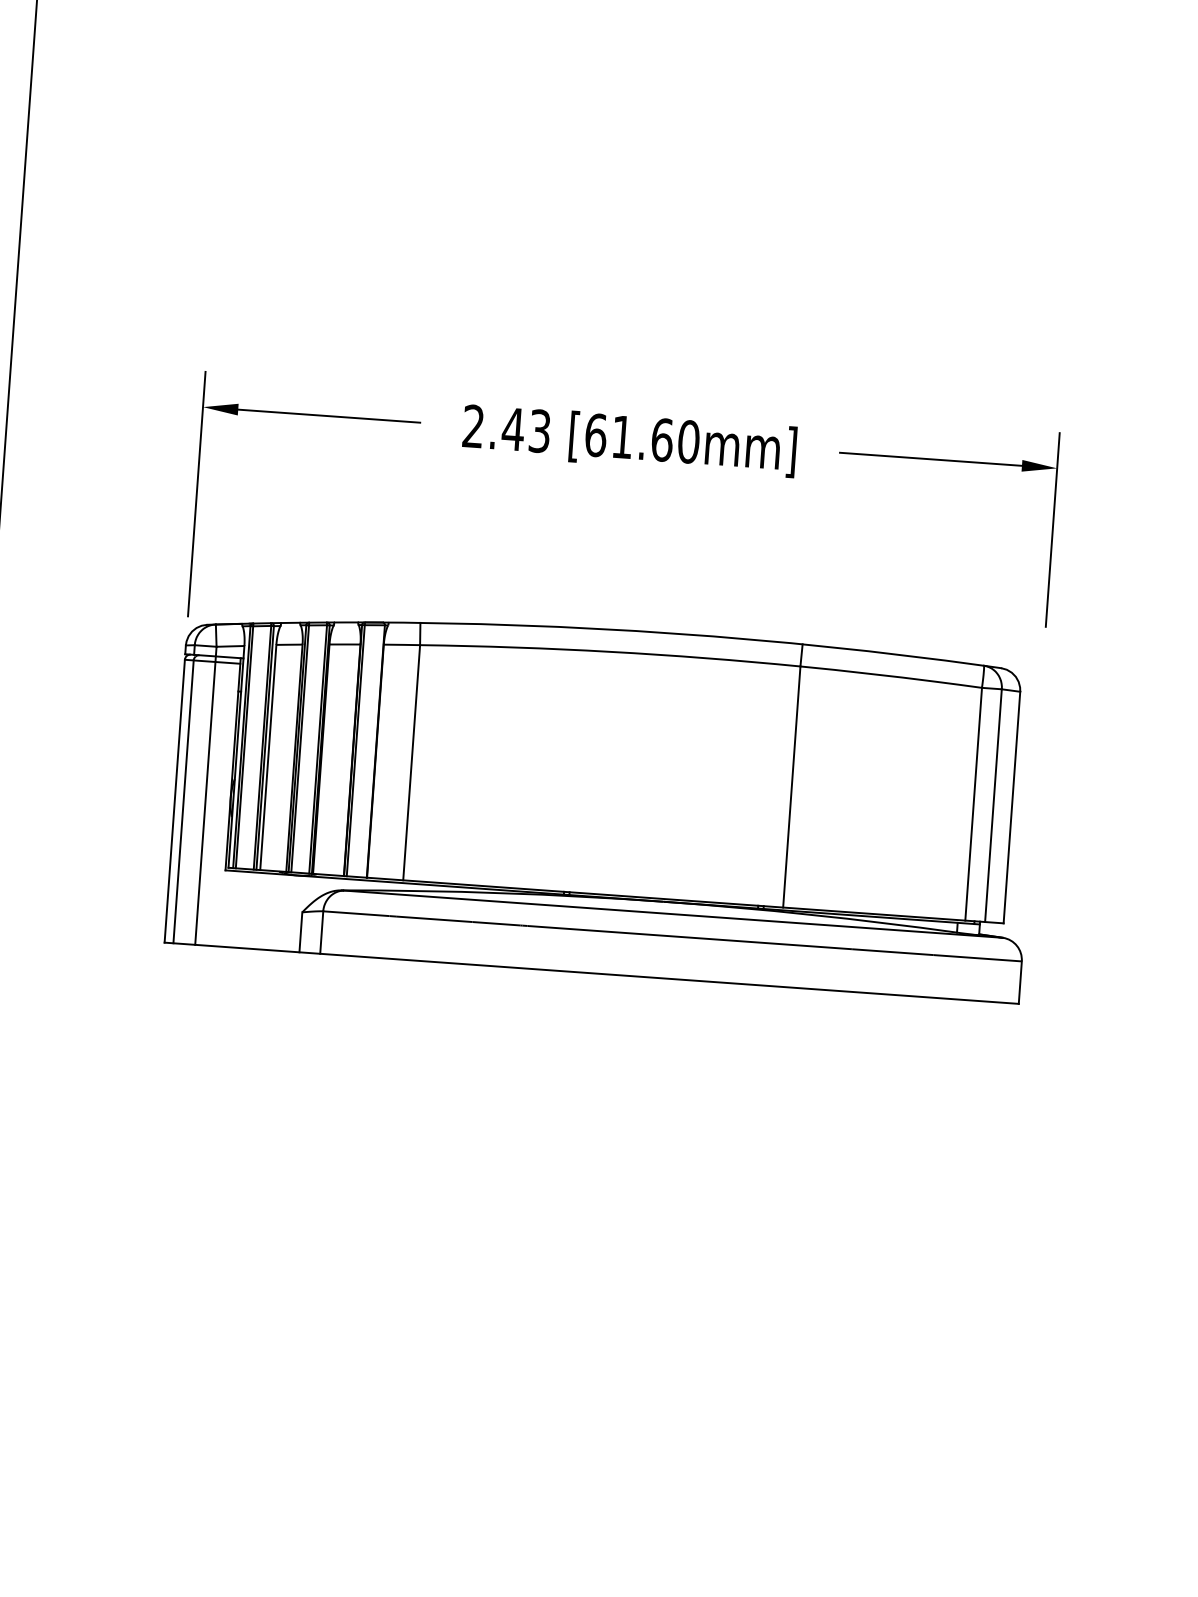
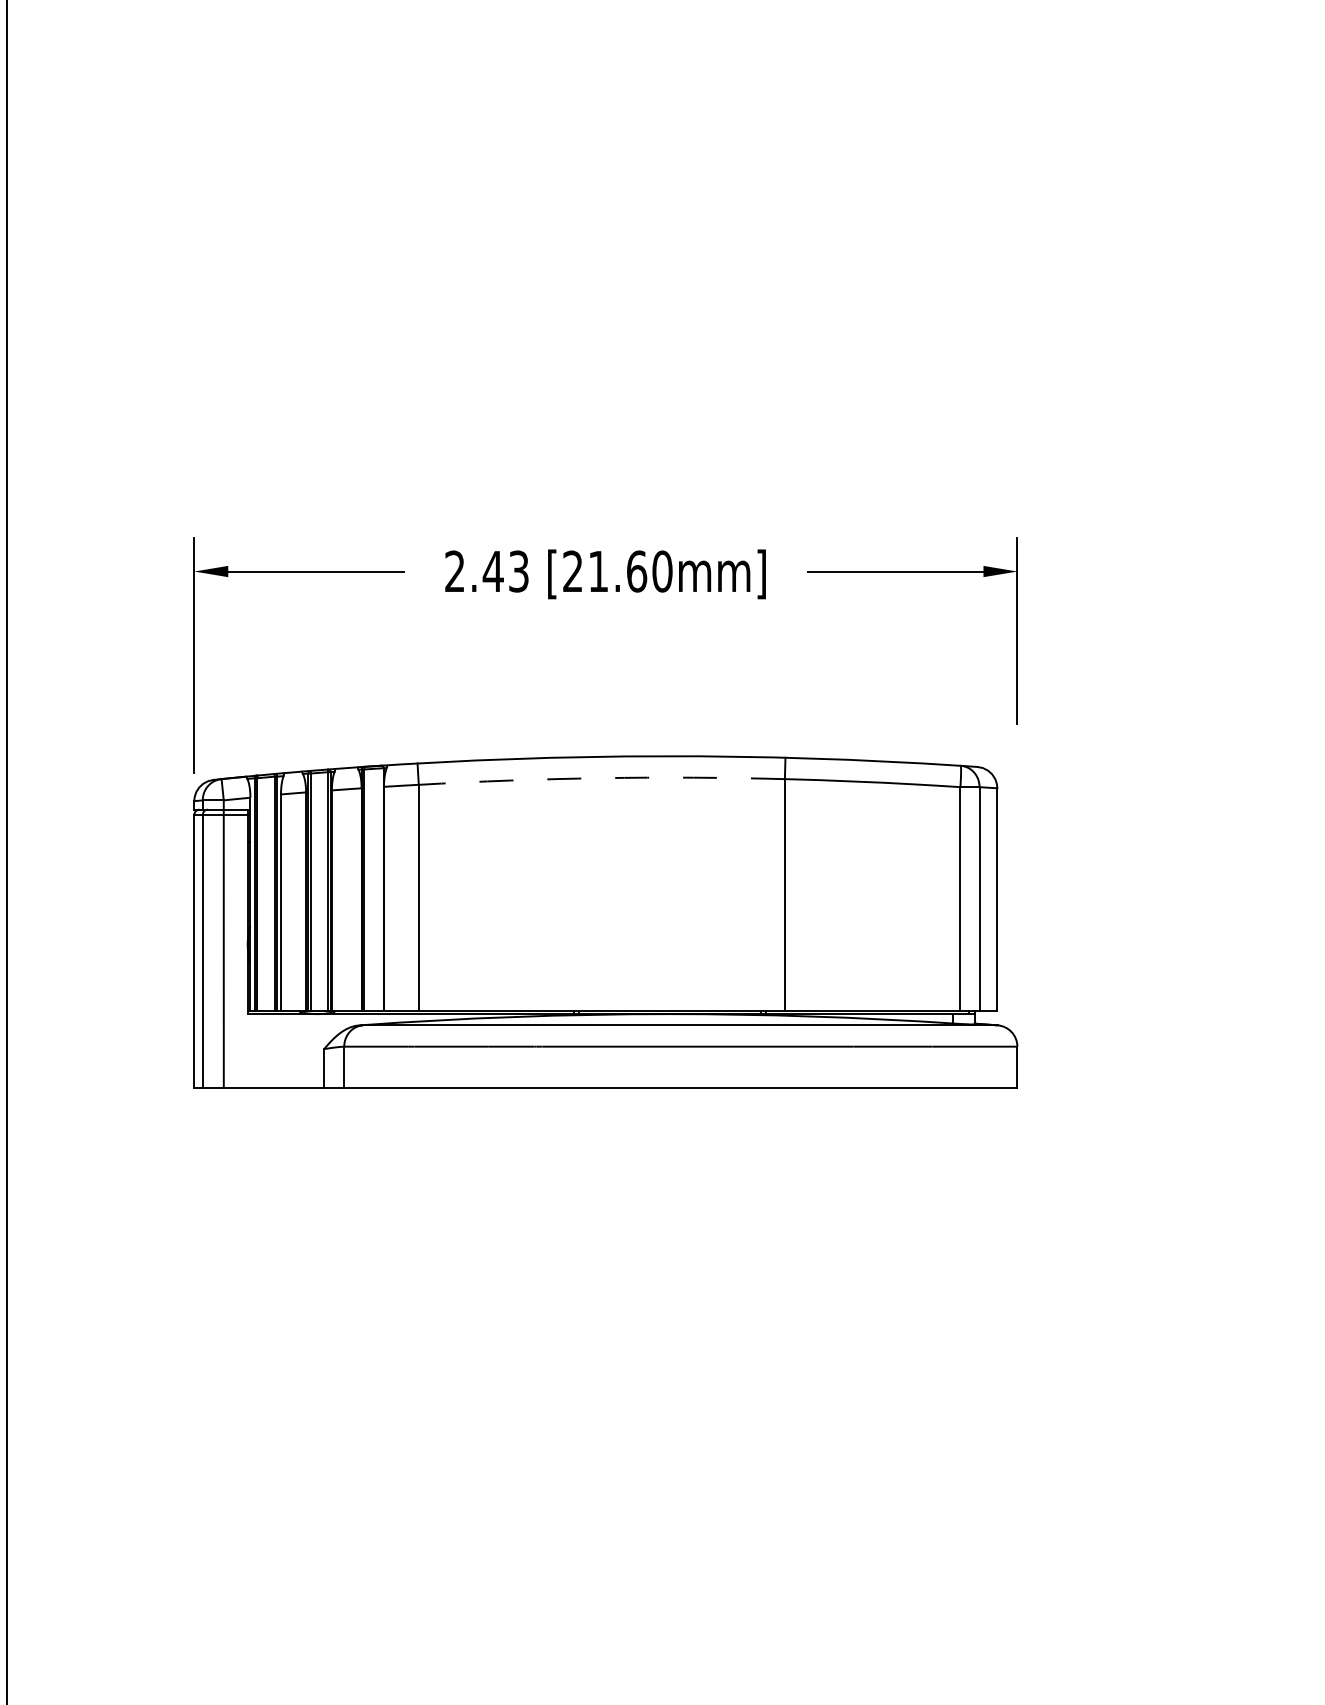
text: (596, 435) -> (573, 571), [61.60mm] -> [21.60mm]
arc: (610, 652) -> (601, 778), solid -> dashed

